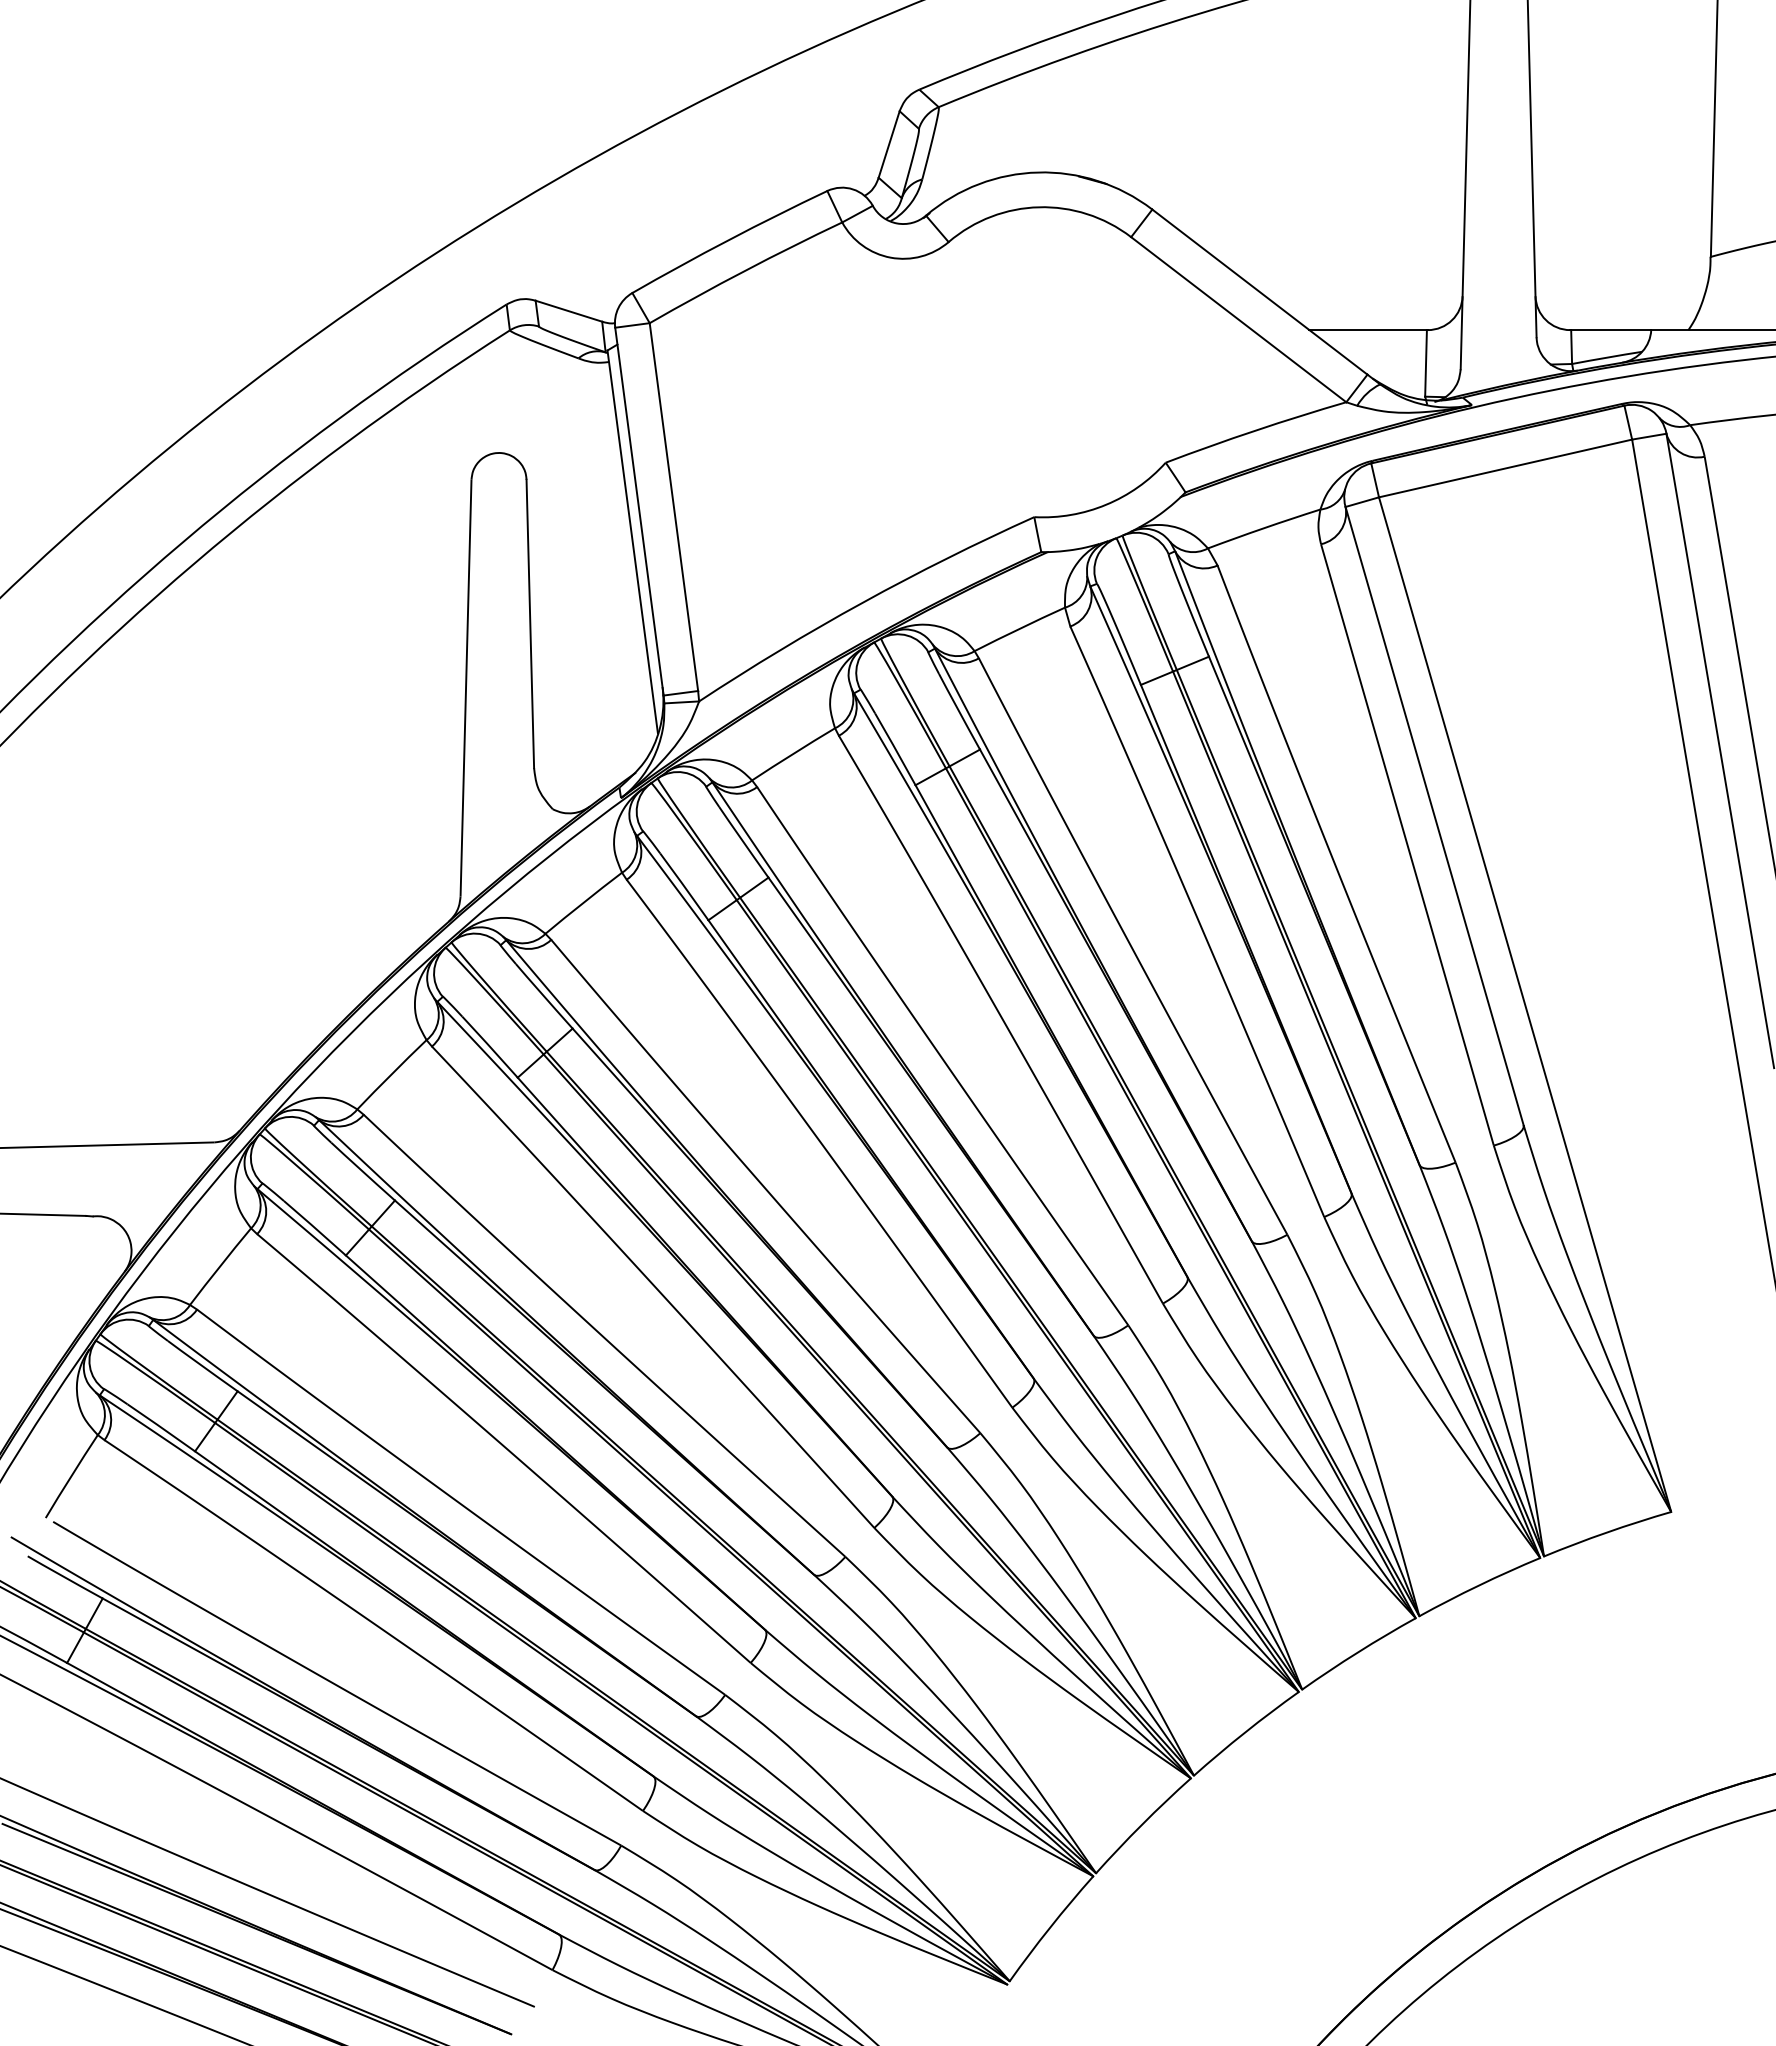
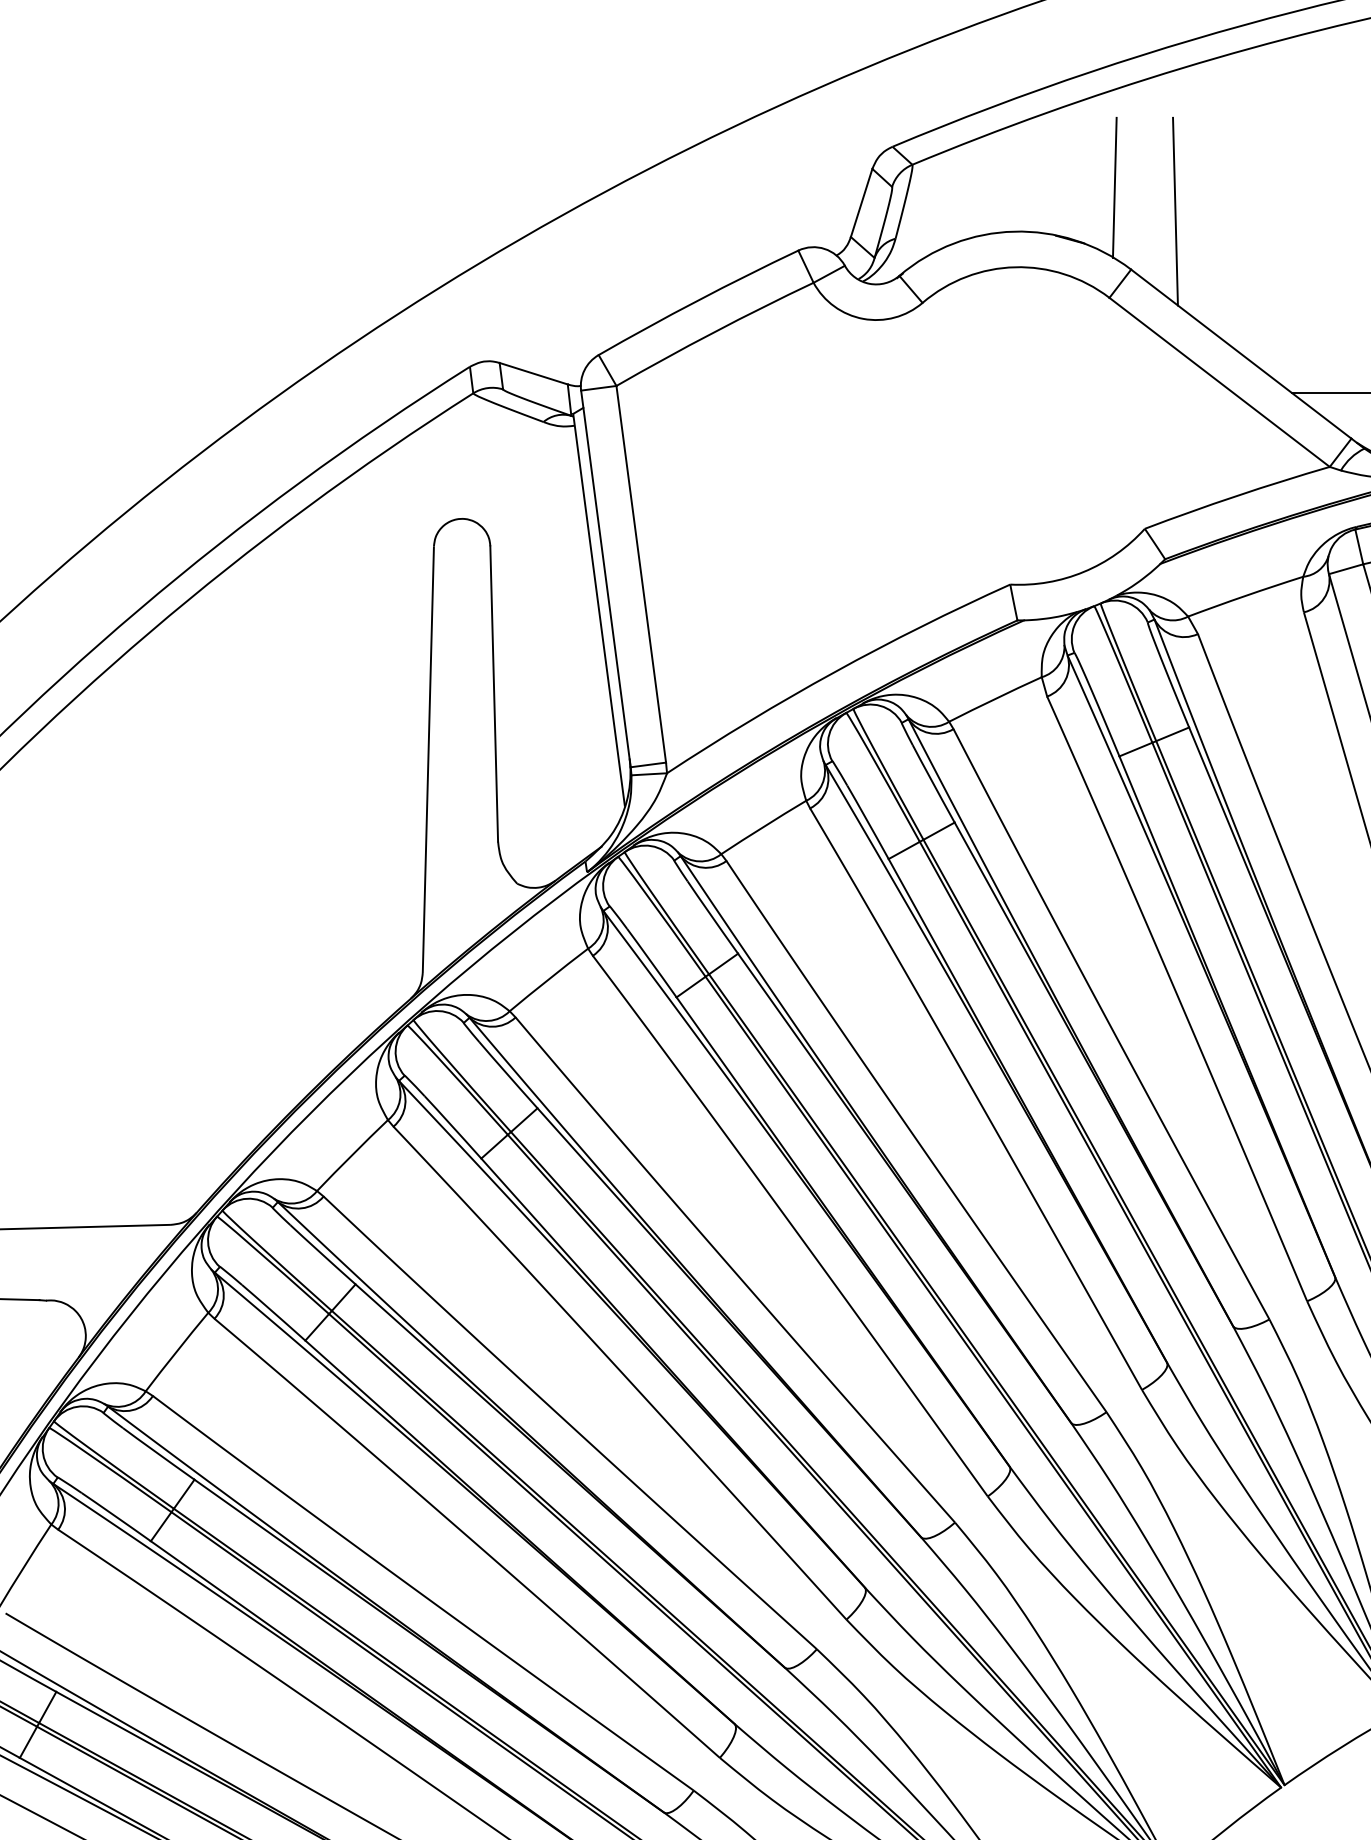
line: (1136, 129) -> (1114, 187), added
line: (1195, 152) -> (1175, 211), added

